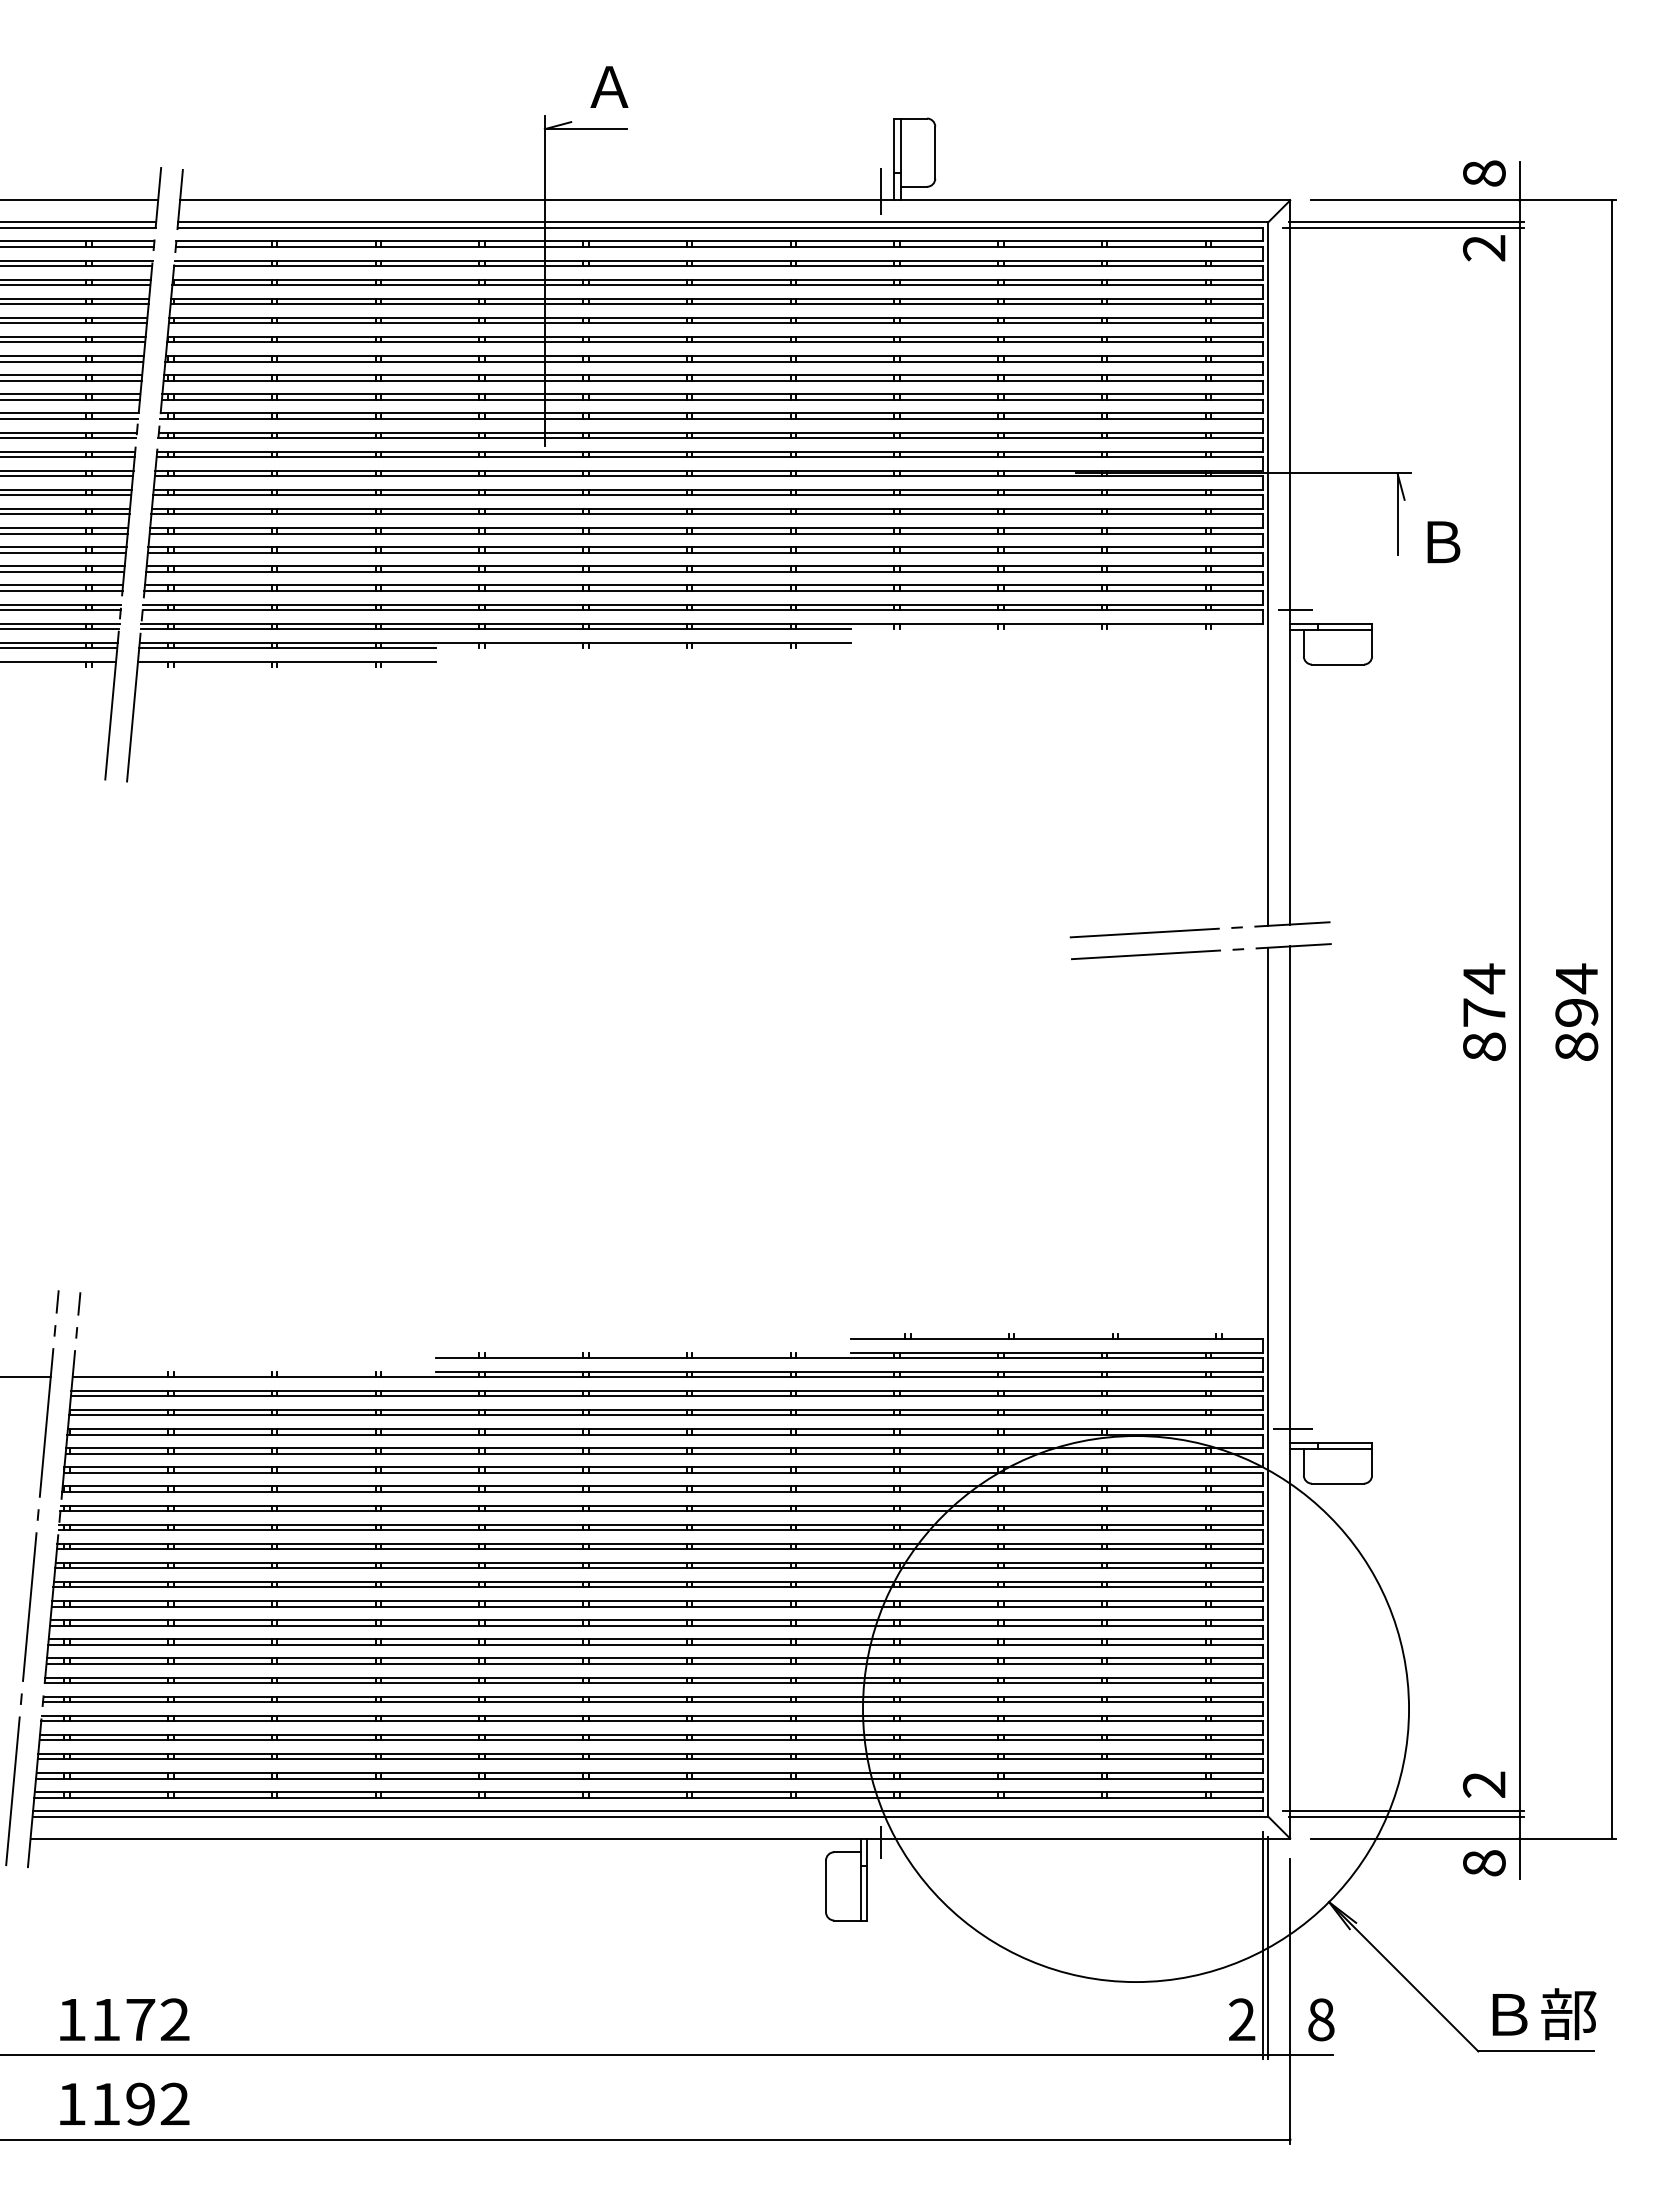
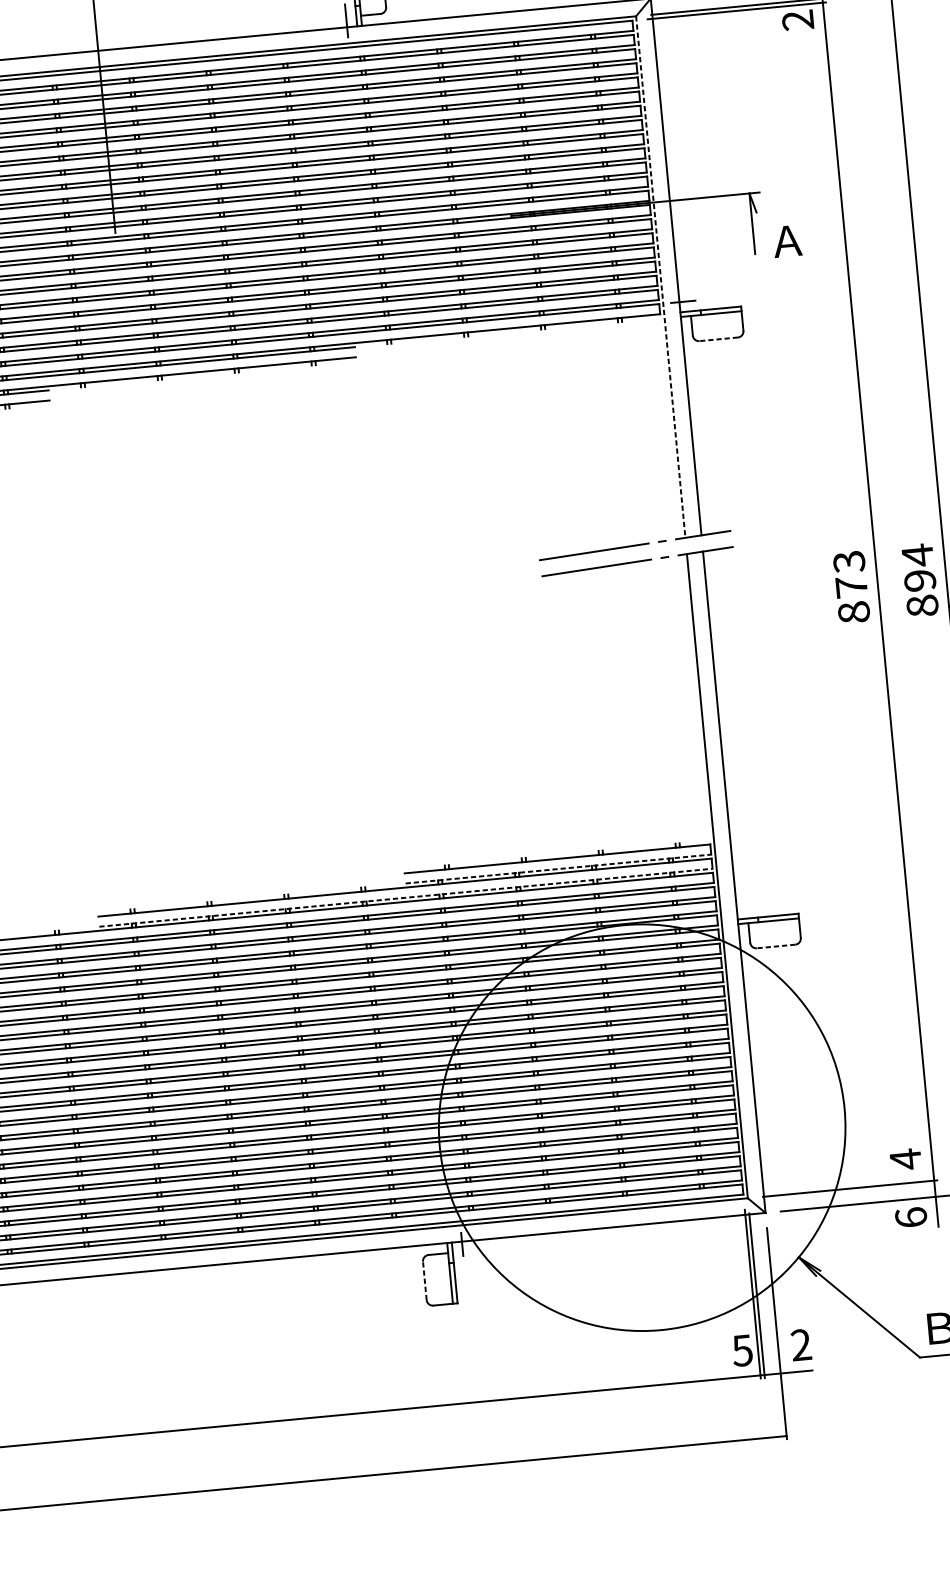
text: (1442, 542) -> (787, 241), Ｂ -> Ａ
line: (1268, 574) -> (660, 277), solid -> dashed
line: (1337, 664) -> (718, 339), solid -> dashed
text: (1483, 978) -> (848, 561), 874 -> 873
line: (1057, 1352) -> (559, 868), solid -> dashed
line: (849, 1371) -> (406, 897), solid -> dashed
line: (1292, 1429) -> (738, 909), removed
line: (1337, 1483) -> (775, 946), solid -> dashed
text: (1483, 1784) -> (905, 1159), 2 -> 4
line: (1403, 1811) -> (847, 1184), removed
text: (1483, 1863) -> (910, 1217), 8 -> 6
line: (826, 1886) -> (425, 1280), solid -> dashed
text: (1241, 2019) -> (742, 1350), 2 -> 5
text: (1321, 2019) -> (801, 1344), 8 -> 2

